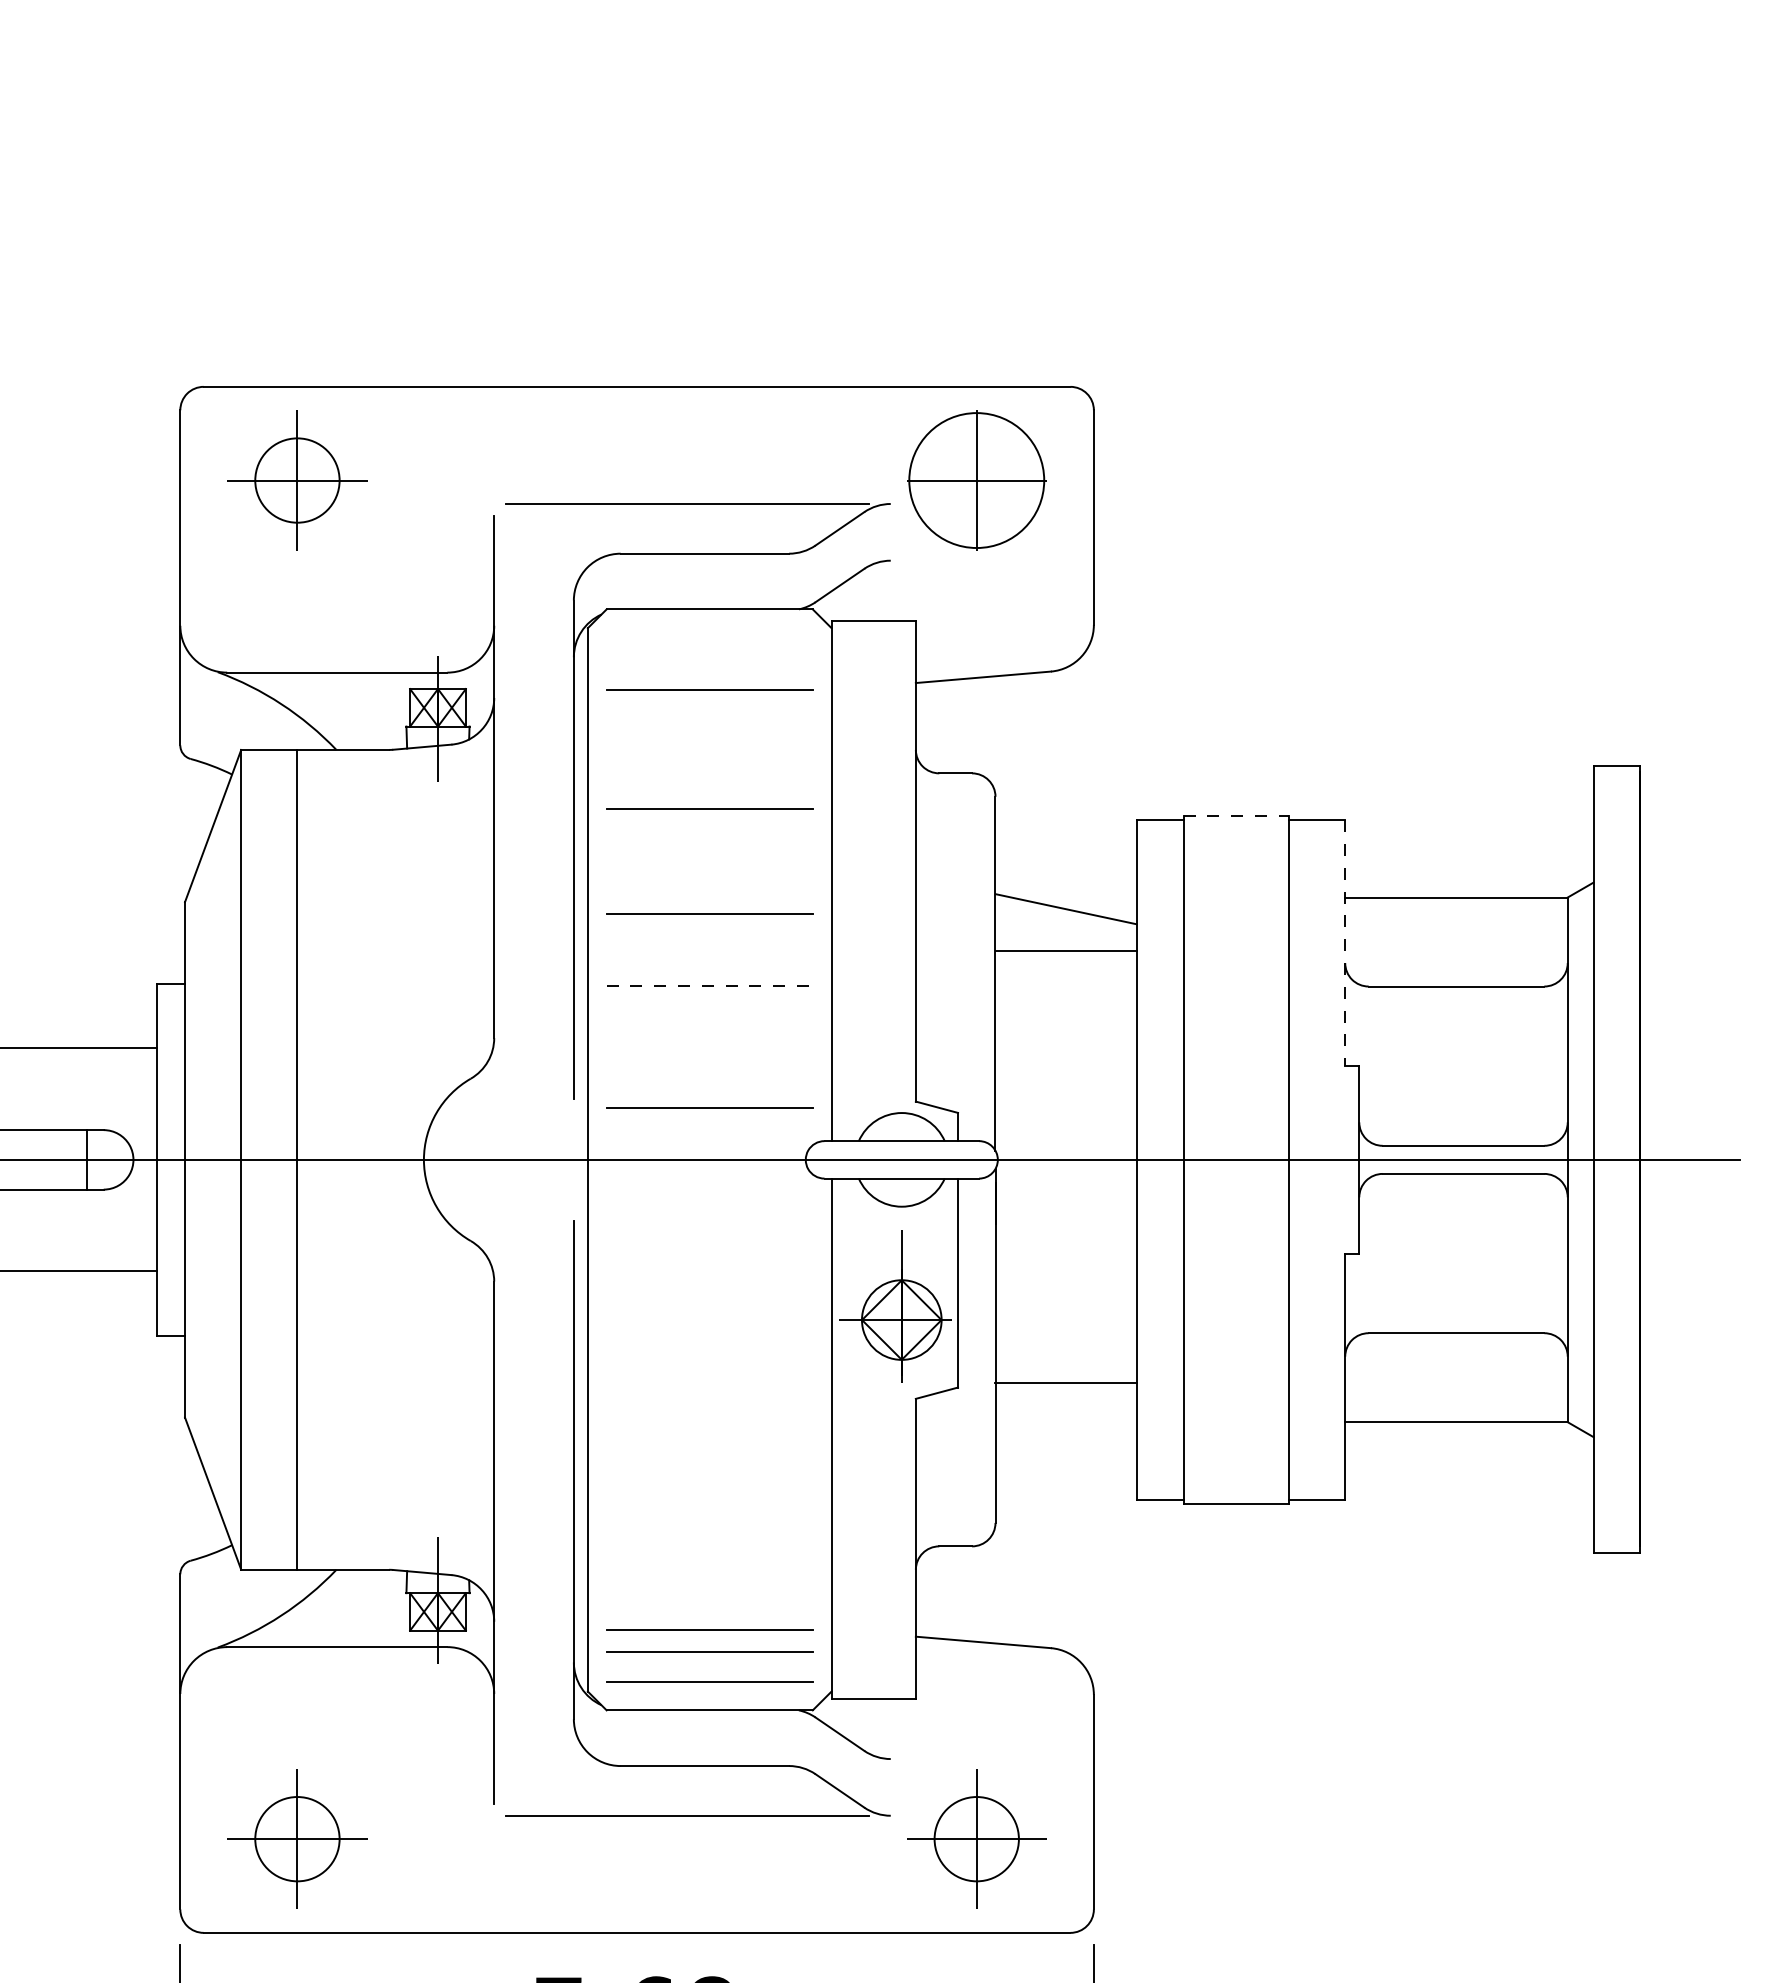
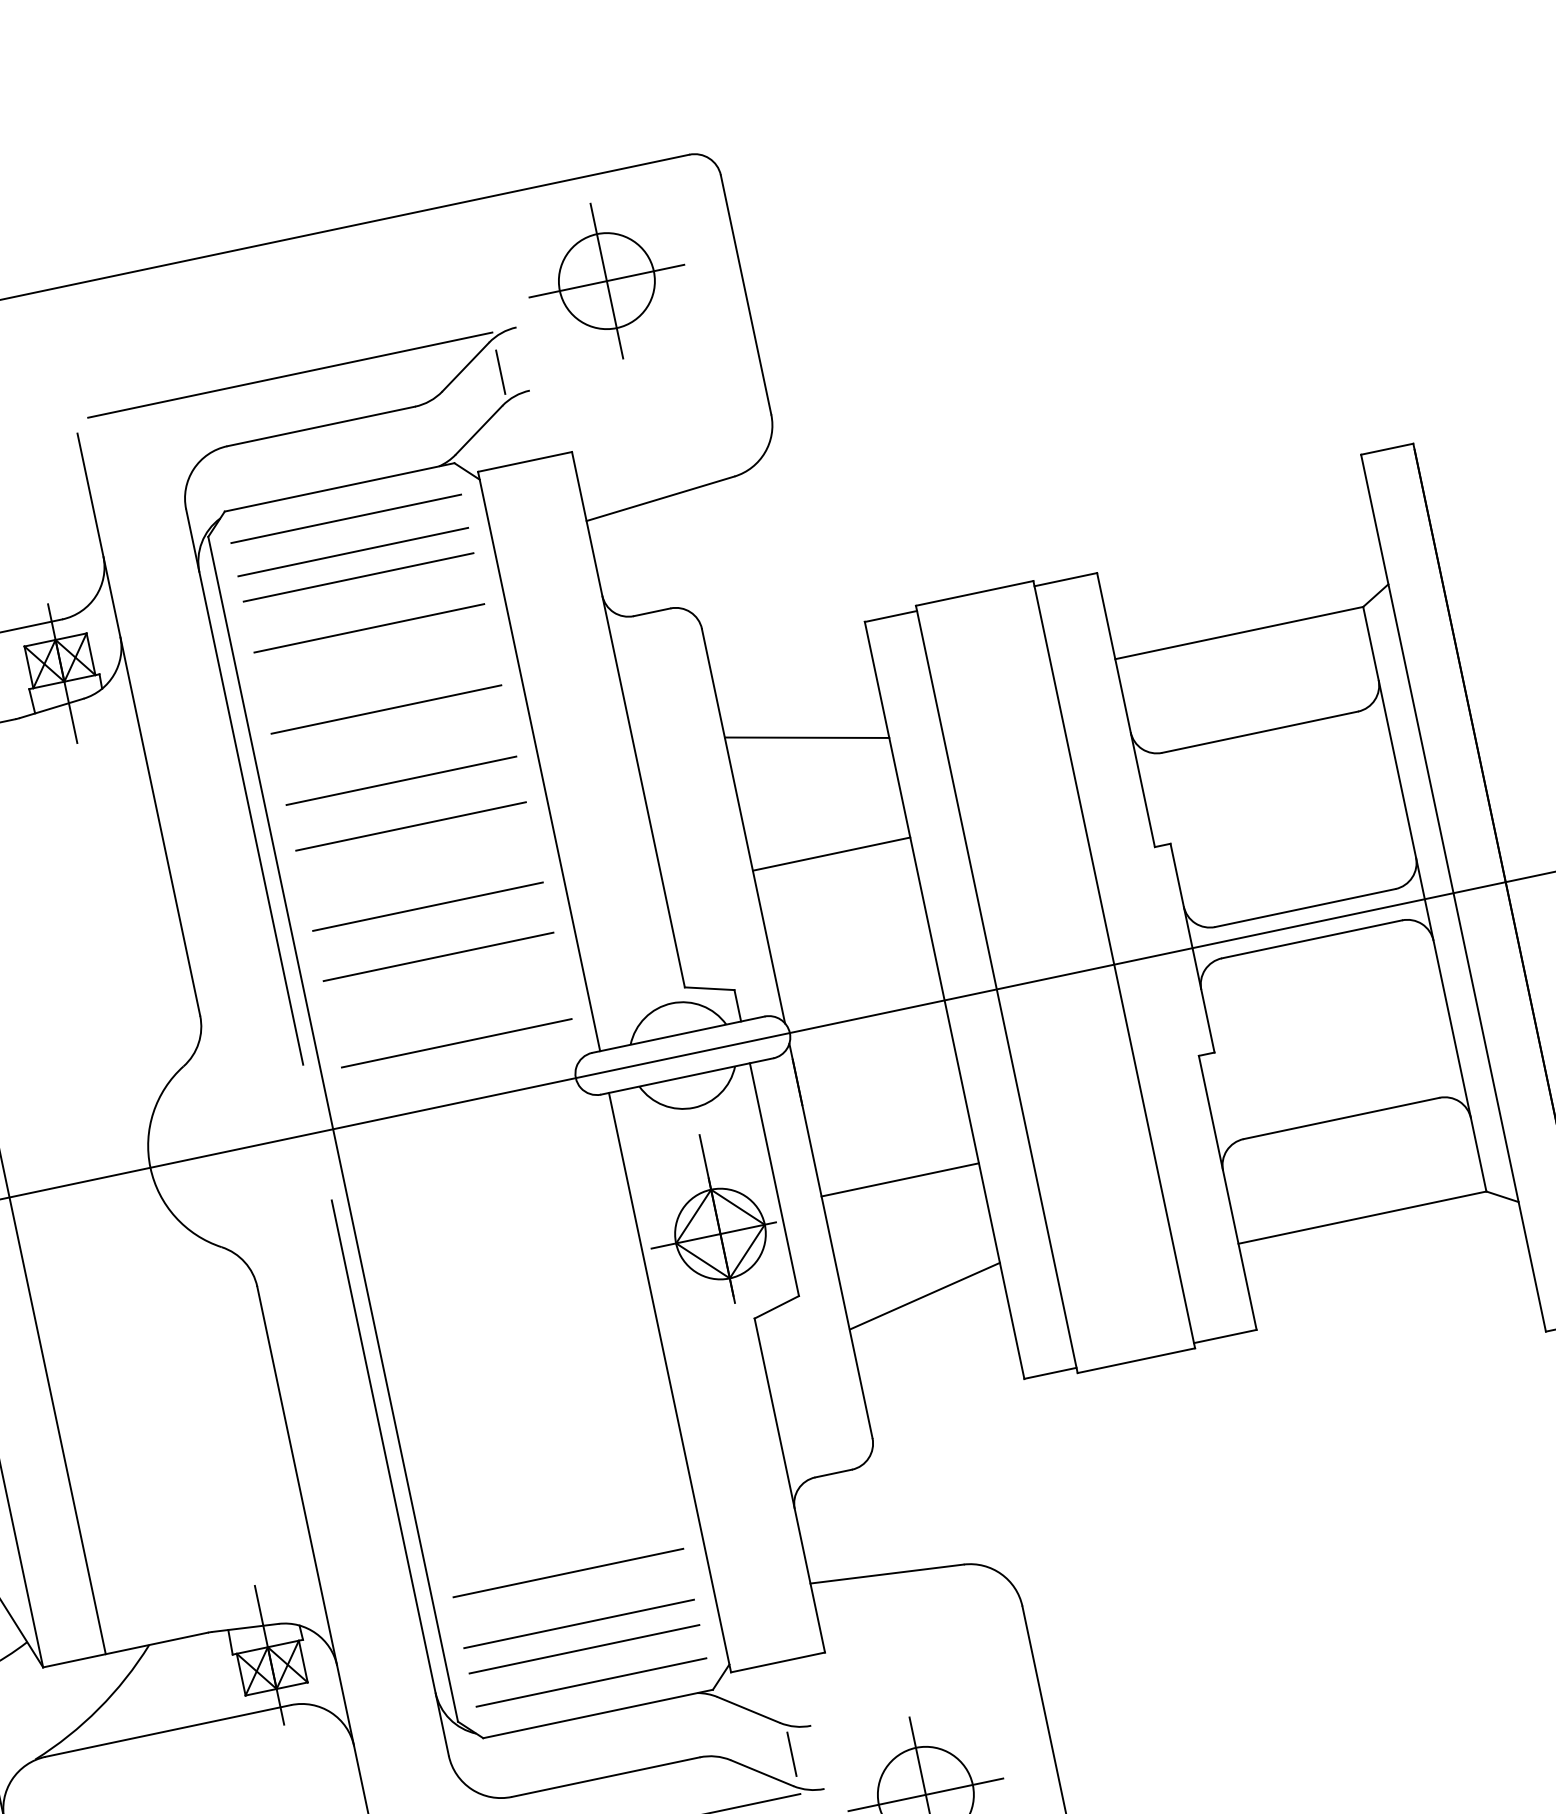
circle: (976, 480) -> (606, 281), size x0.62
line: (869, 539) -> (501, 372), added
line: (709, 637) -> (345, 518), added
line: (709, 667) -> (353, 552), added
line: (709, 735) -> (368, 627), added
line: (1236, 815) -> (974, 593), dashed -> solid
line: (709, 872) -> (401, 780), added
line: (1345, 943) -> (1126, 710), dashed -> solid
line: (1065, 950) -> (830, 854), moved
line: (710, 985) -> (428, 906), dashed -> solid
line: (709, 1030) -> (438, 956), added
line: (1065, 1383) -> (899, 1180), moved
line: (1065, 1410) -> (924, 1296), added
line: (709, 1583) -> (568, 1572), added
line: (869, 1779) -> (792, 1753), added

